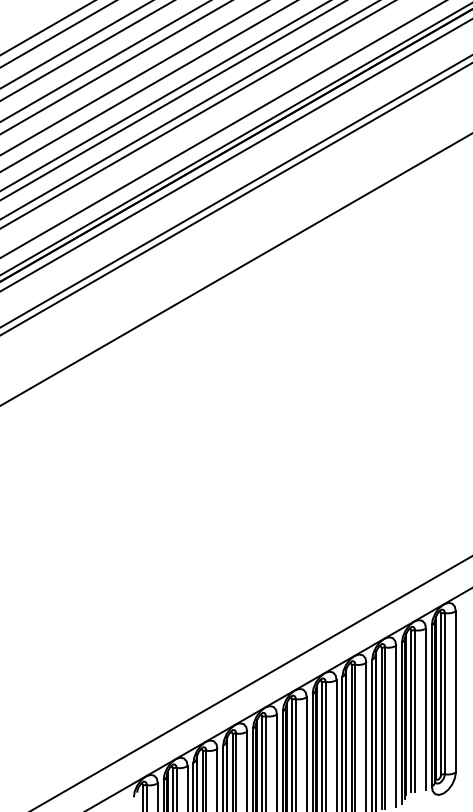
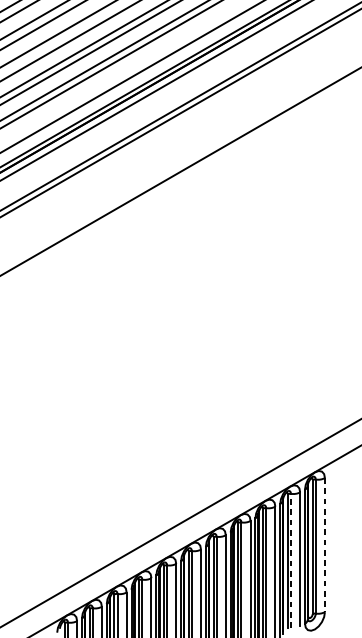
line: (455, 692) -> (324, 545), solid -> dashed
line: (415, 710) -> (291, 560), solid -> dashed

